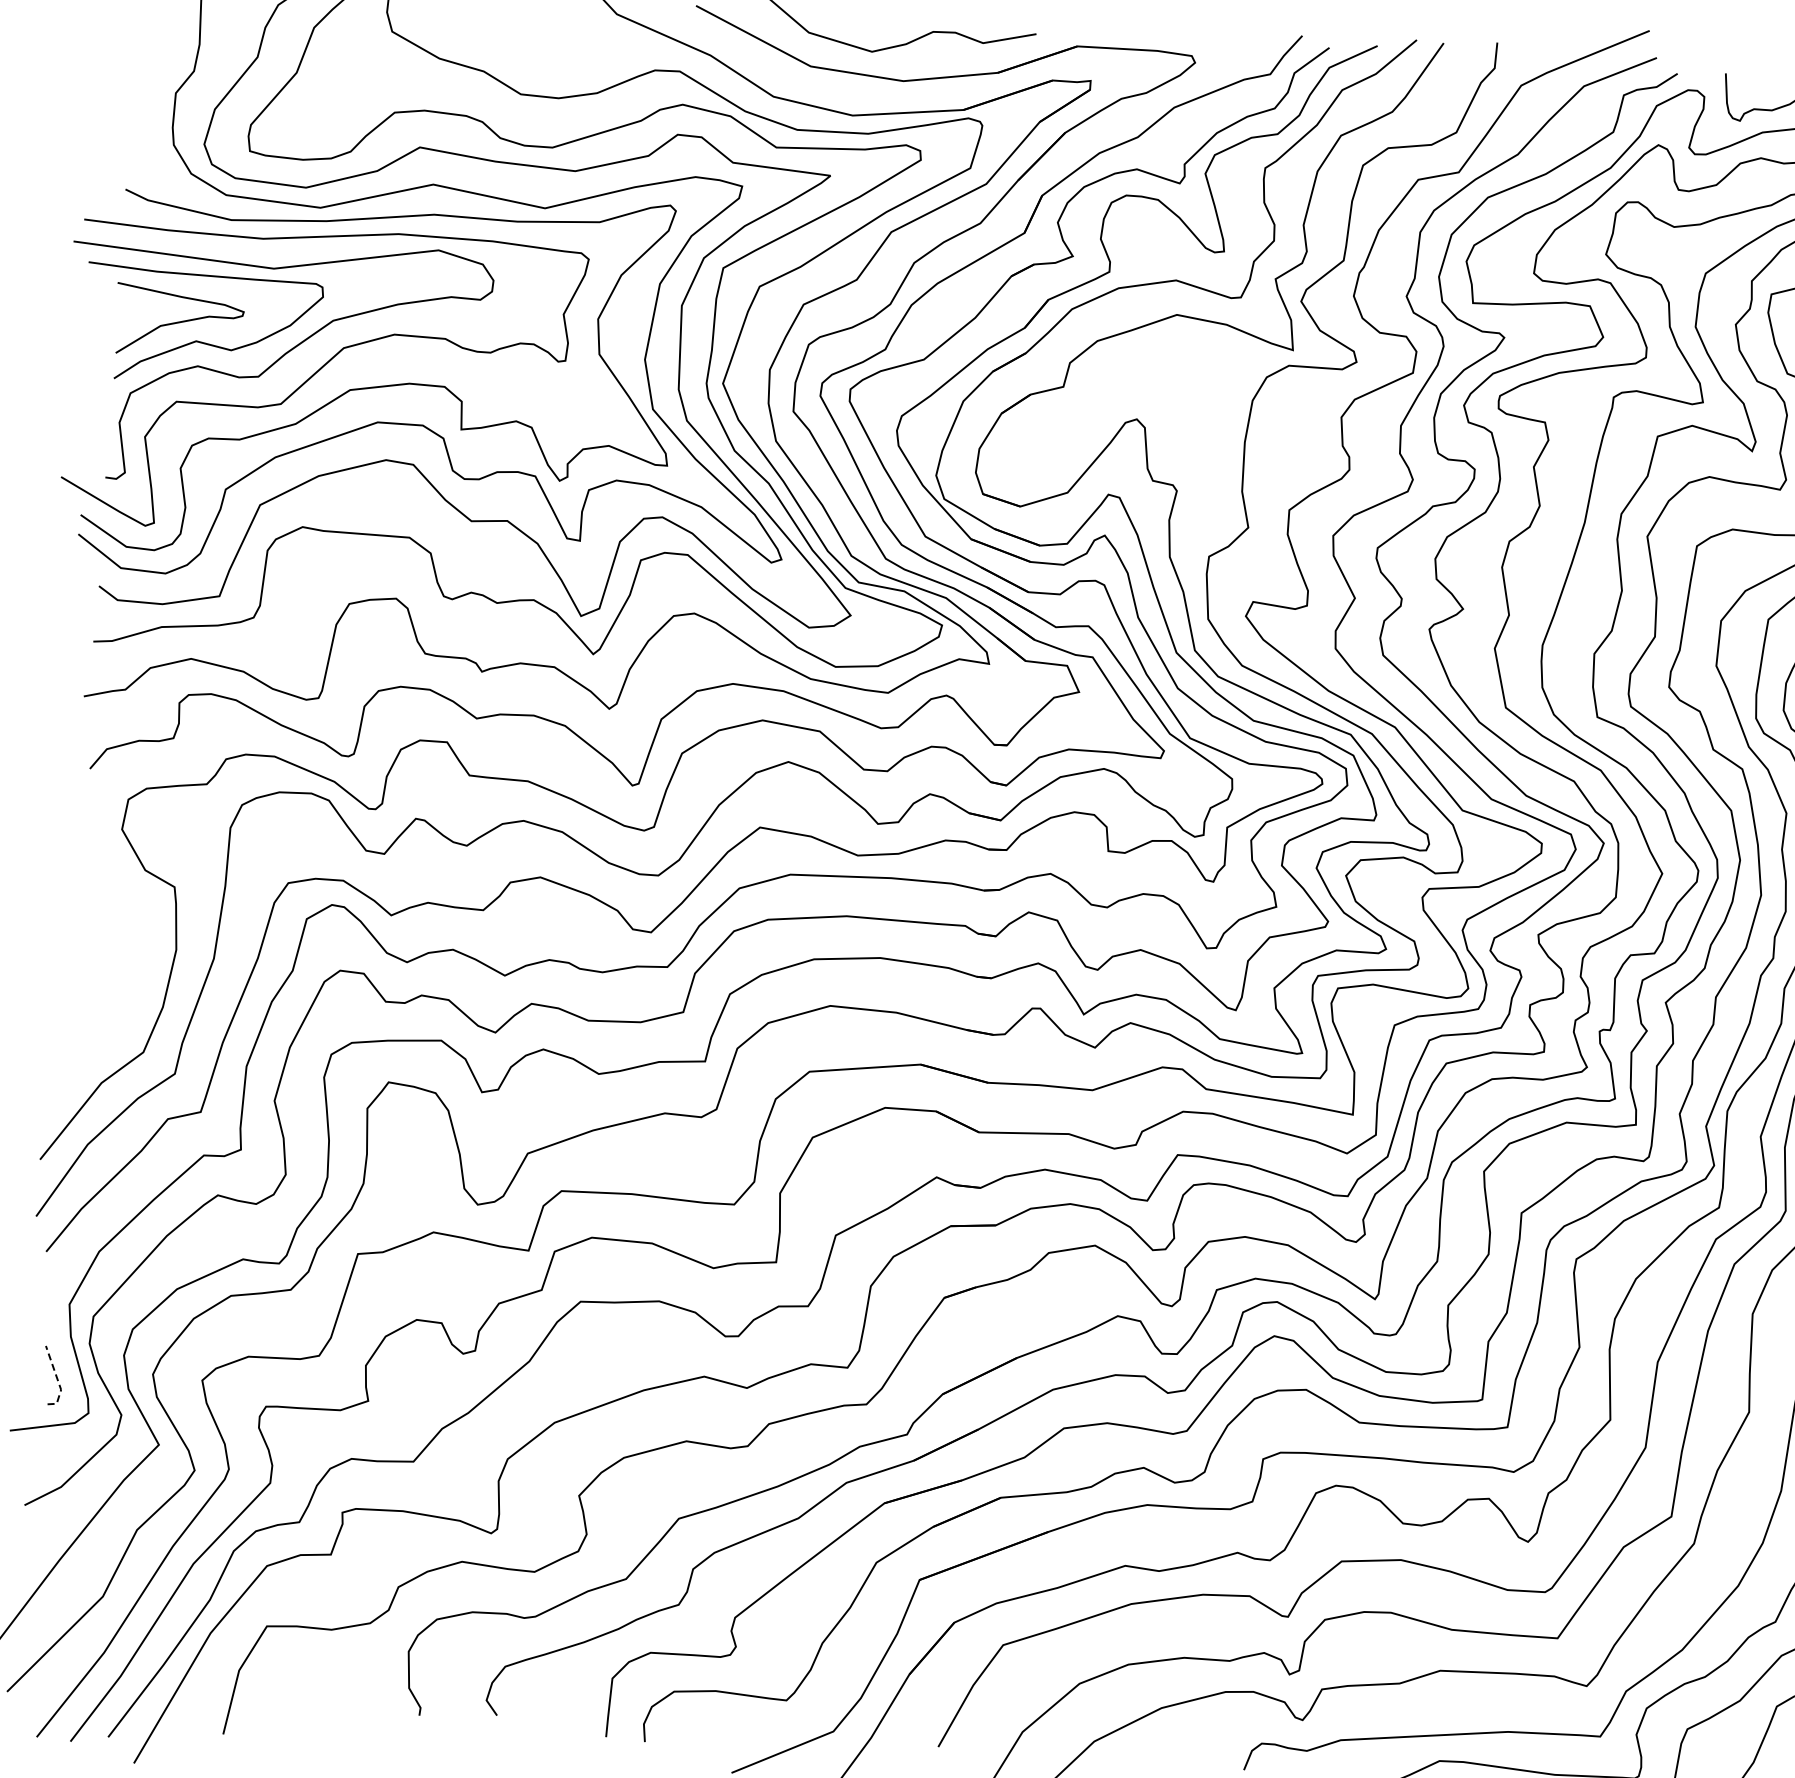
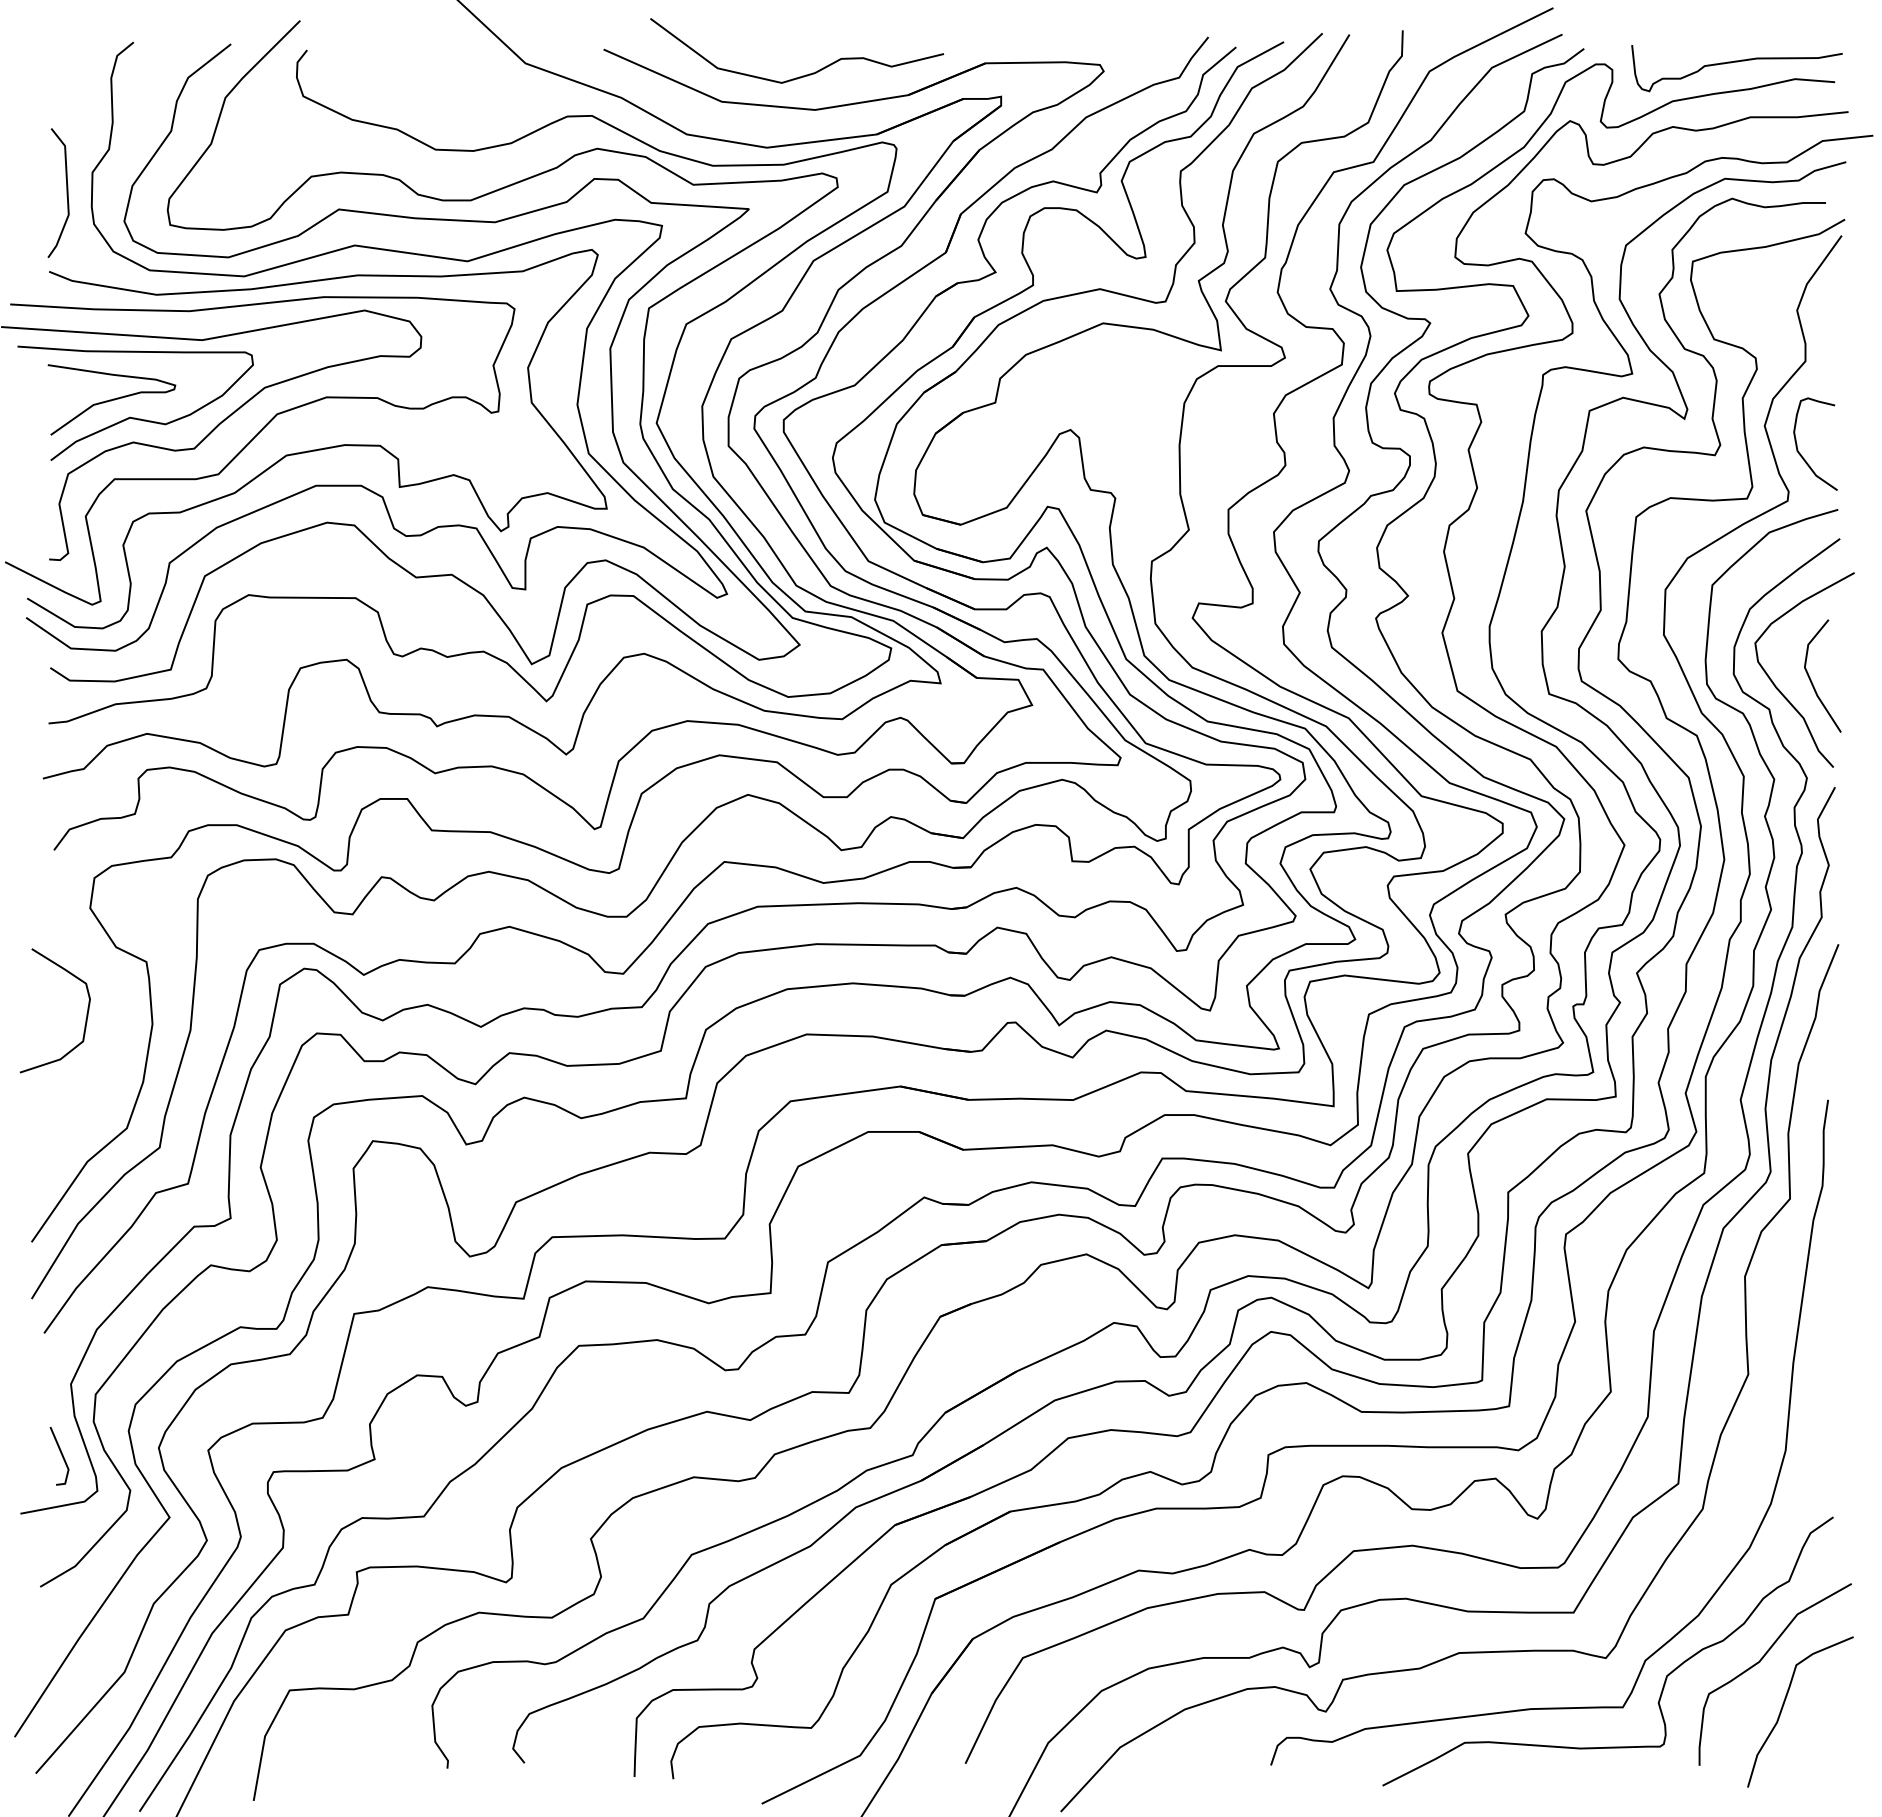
line: (148, 111) -> (66, 192), added
curve: (110, 934) -> (86, 1013), added
line: (57, 1380) -> (64, 1460), dashed -> solid

